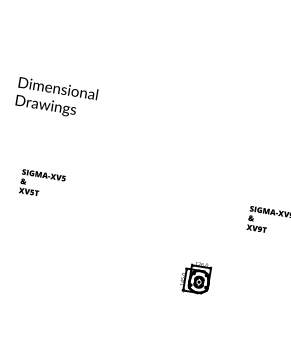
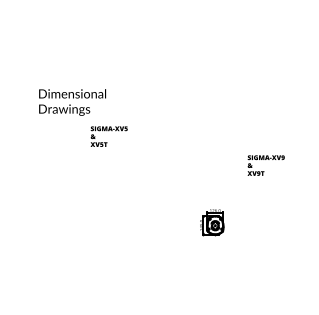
text: (56, 98) -> (72, 102), moved
text: (41, 184) -> (108, 136), moved

